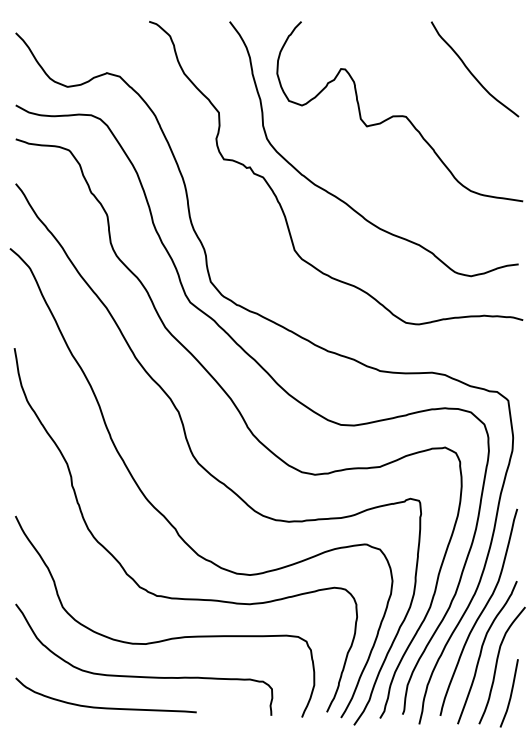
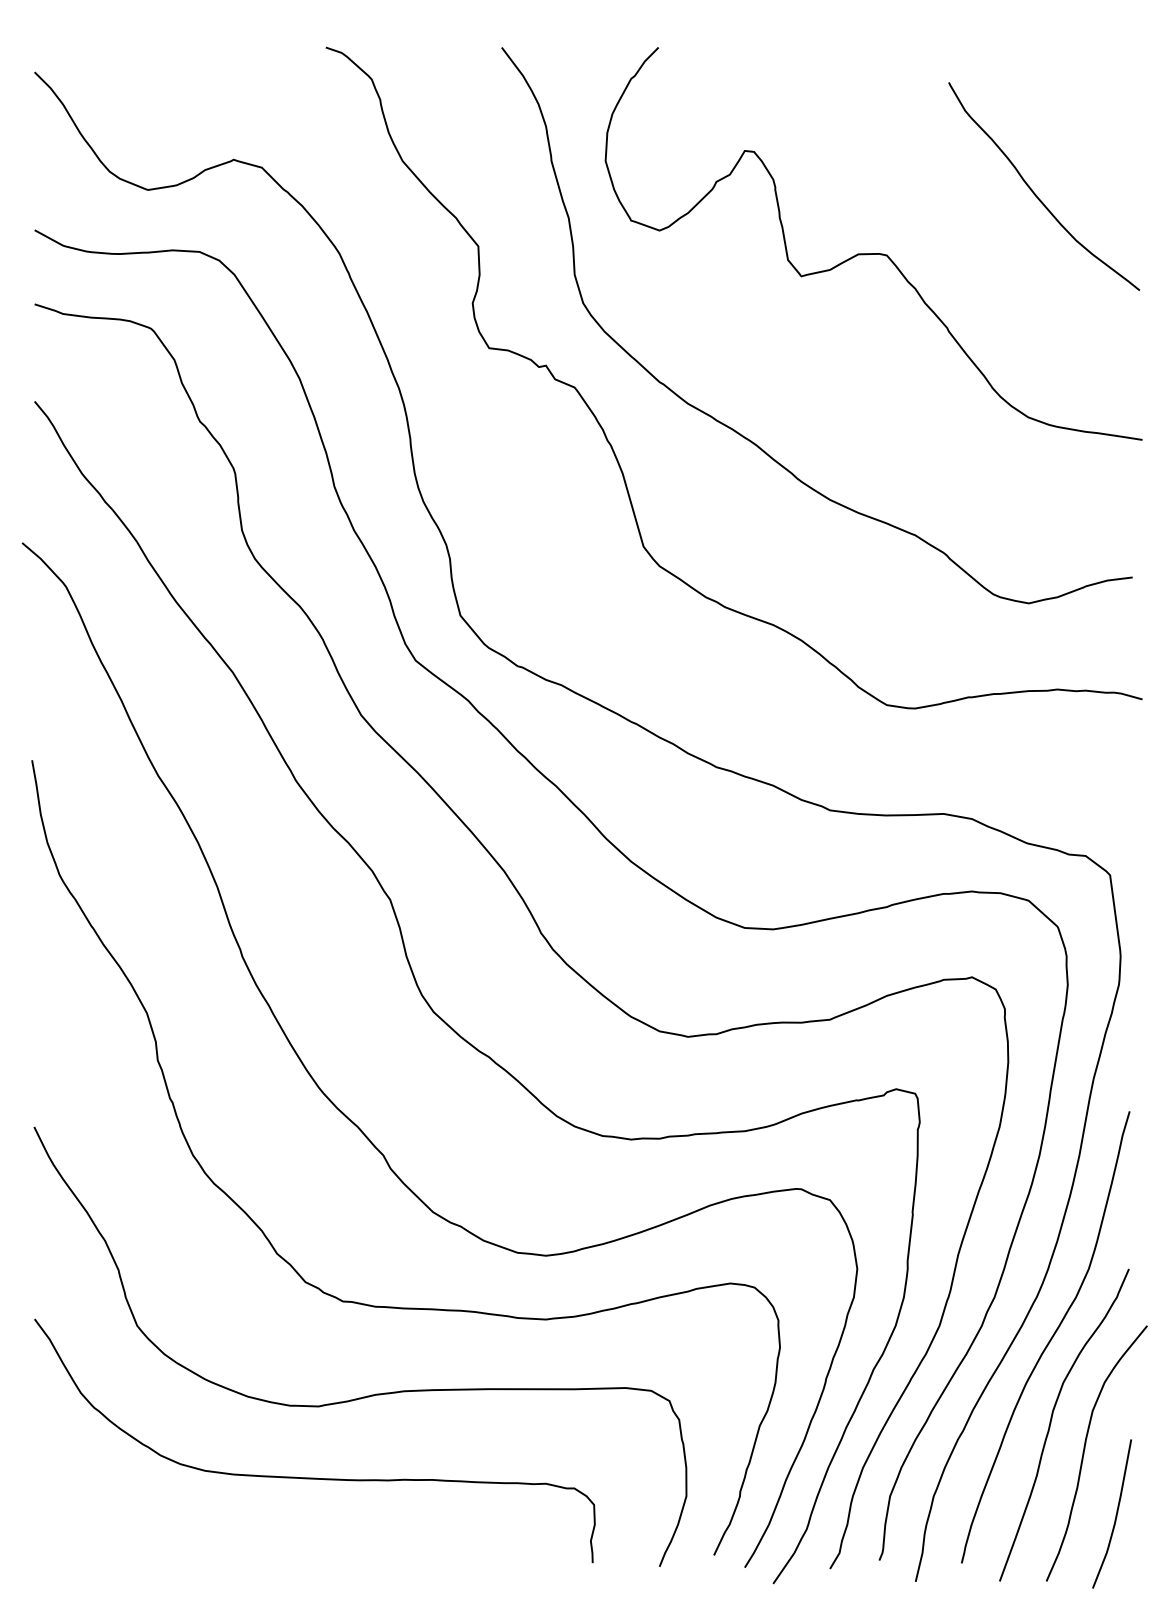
curve: (470, 70) -> (1034, 189), moved
curve: (105, 707) -> (230, 1544), removed

